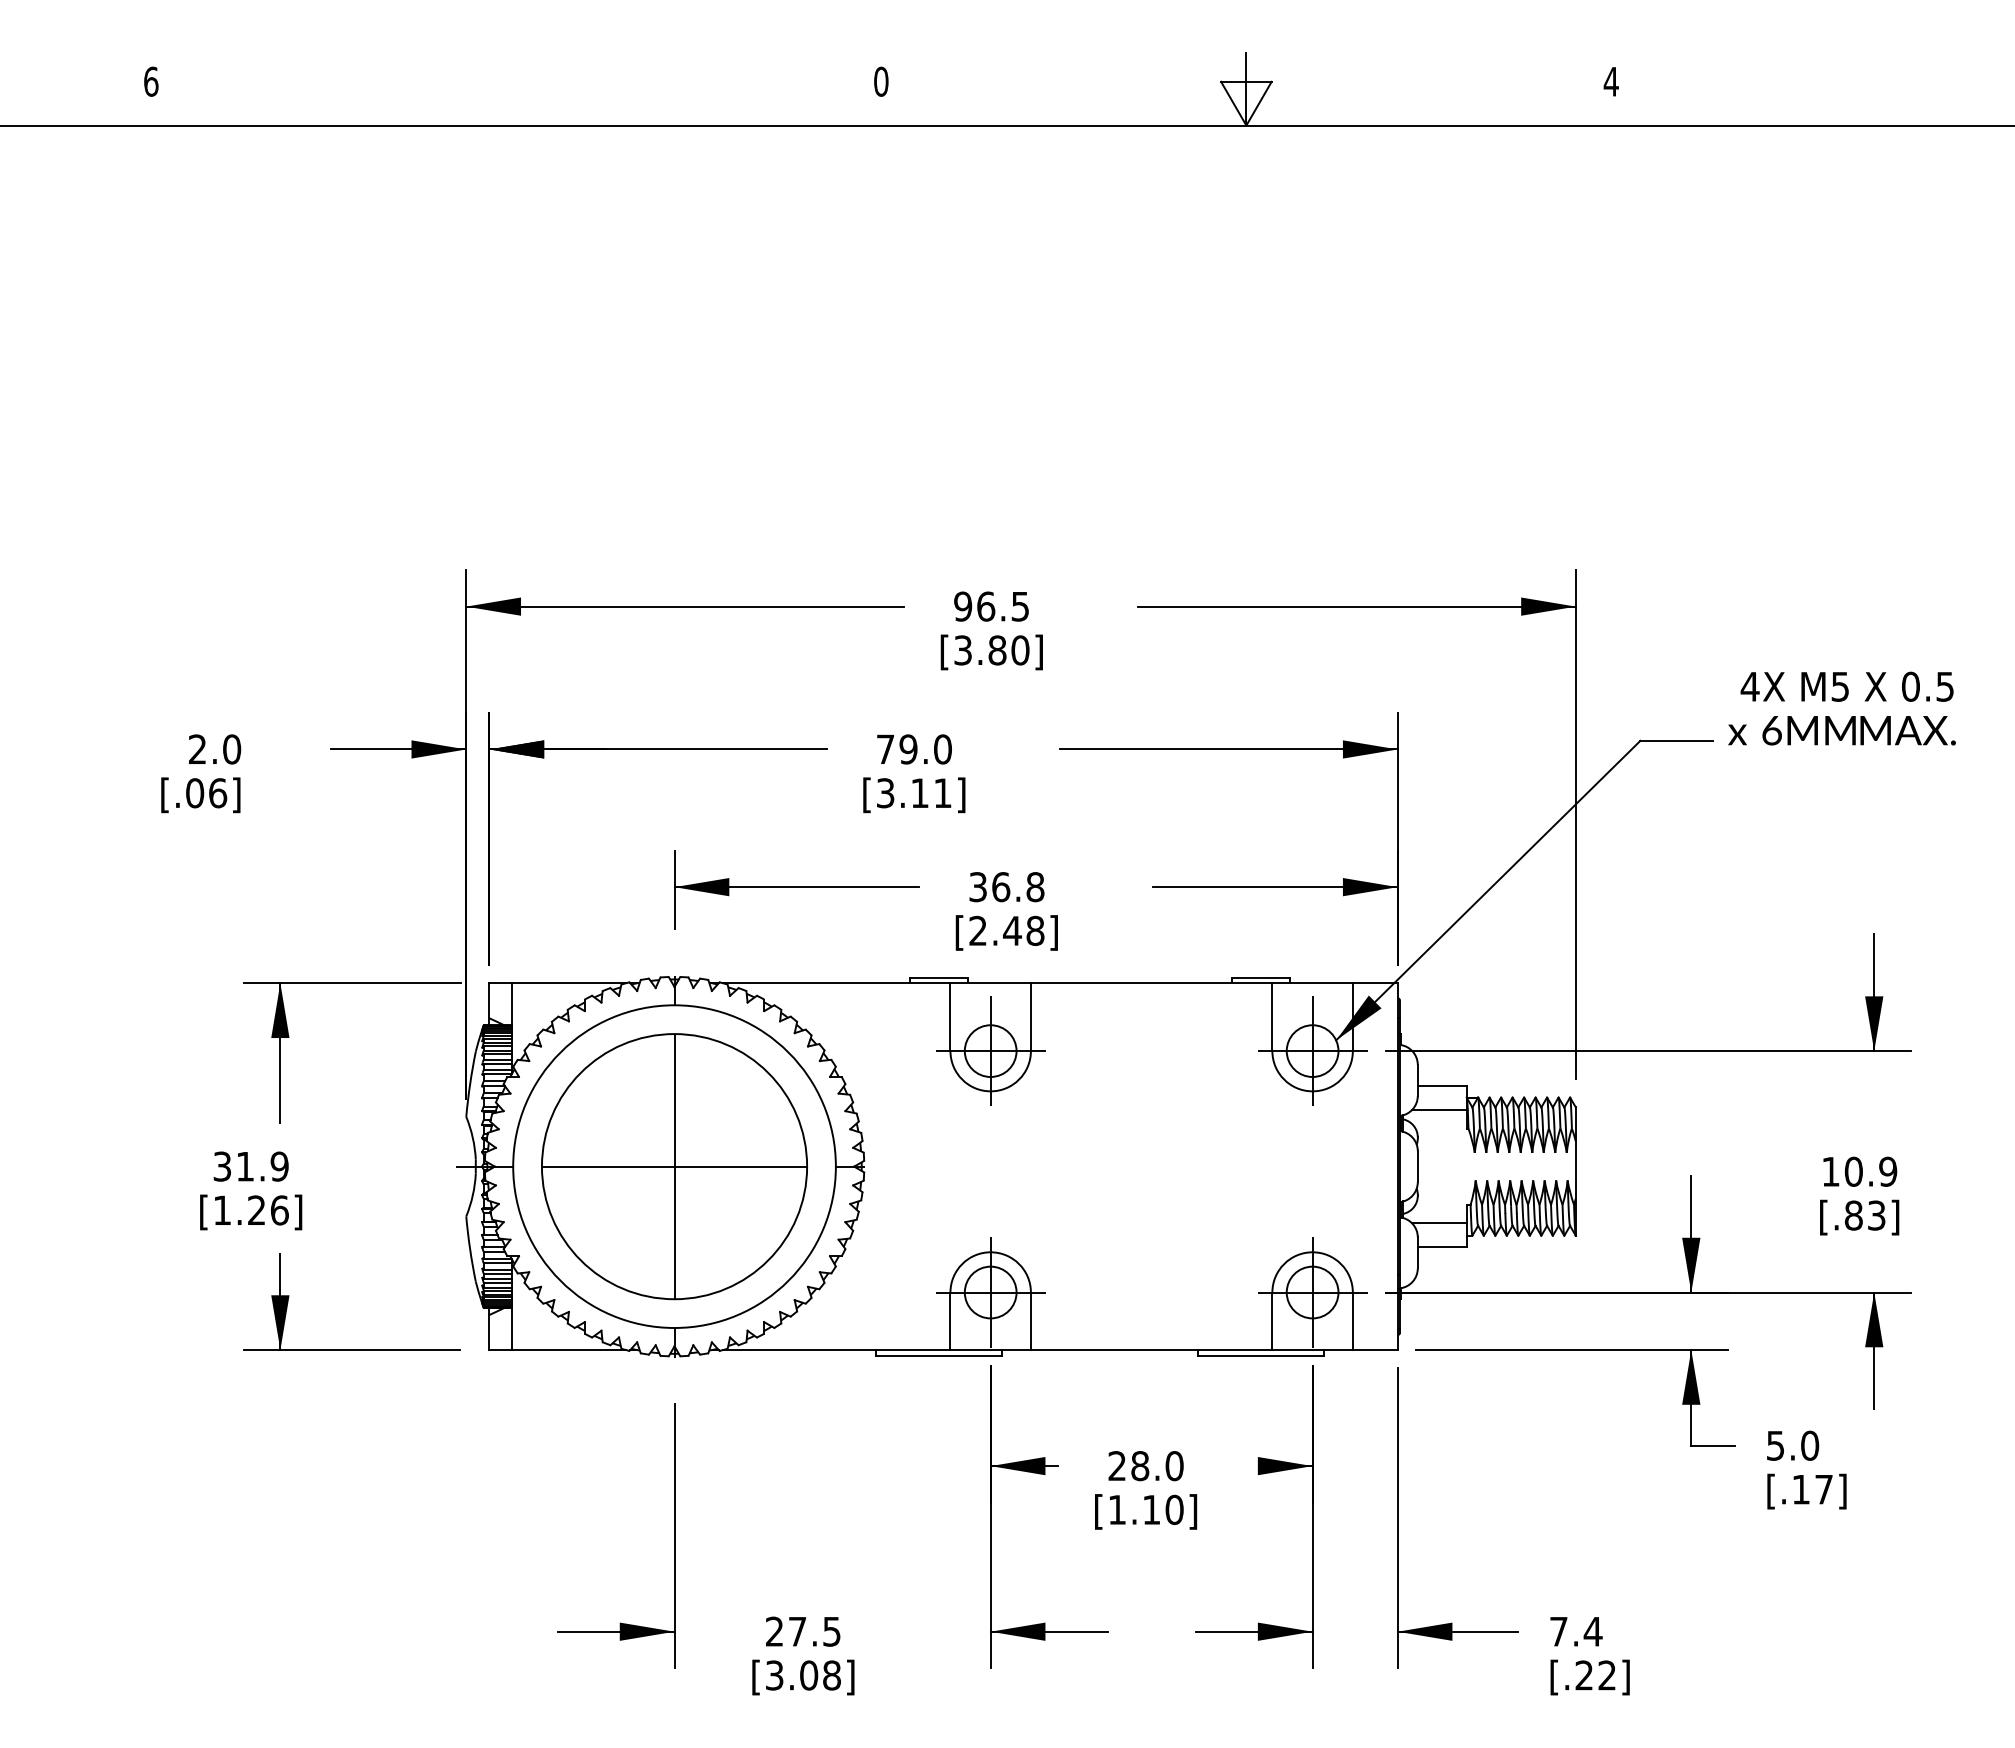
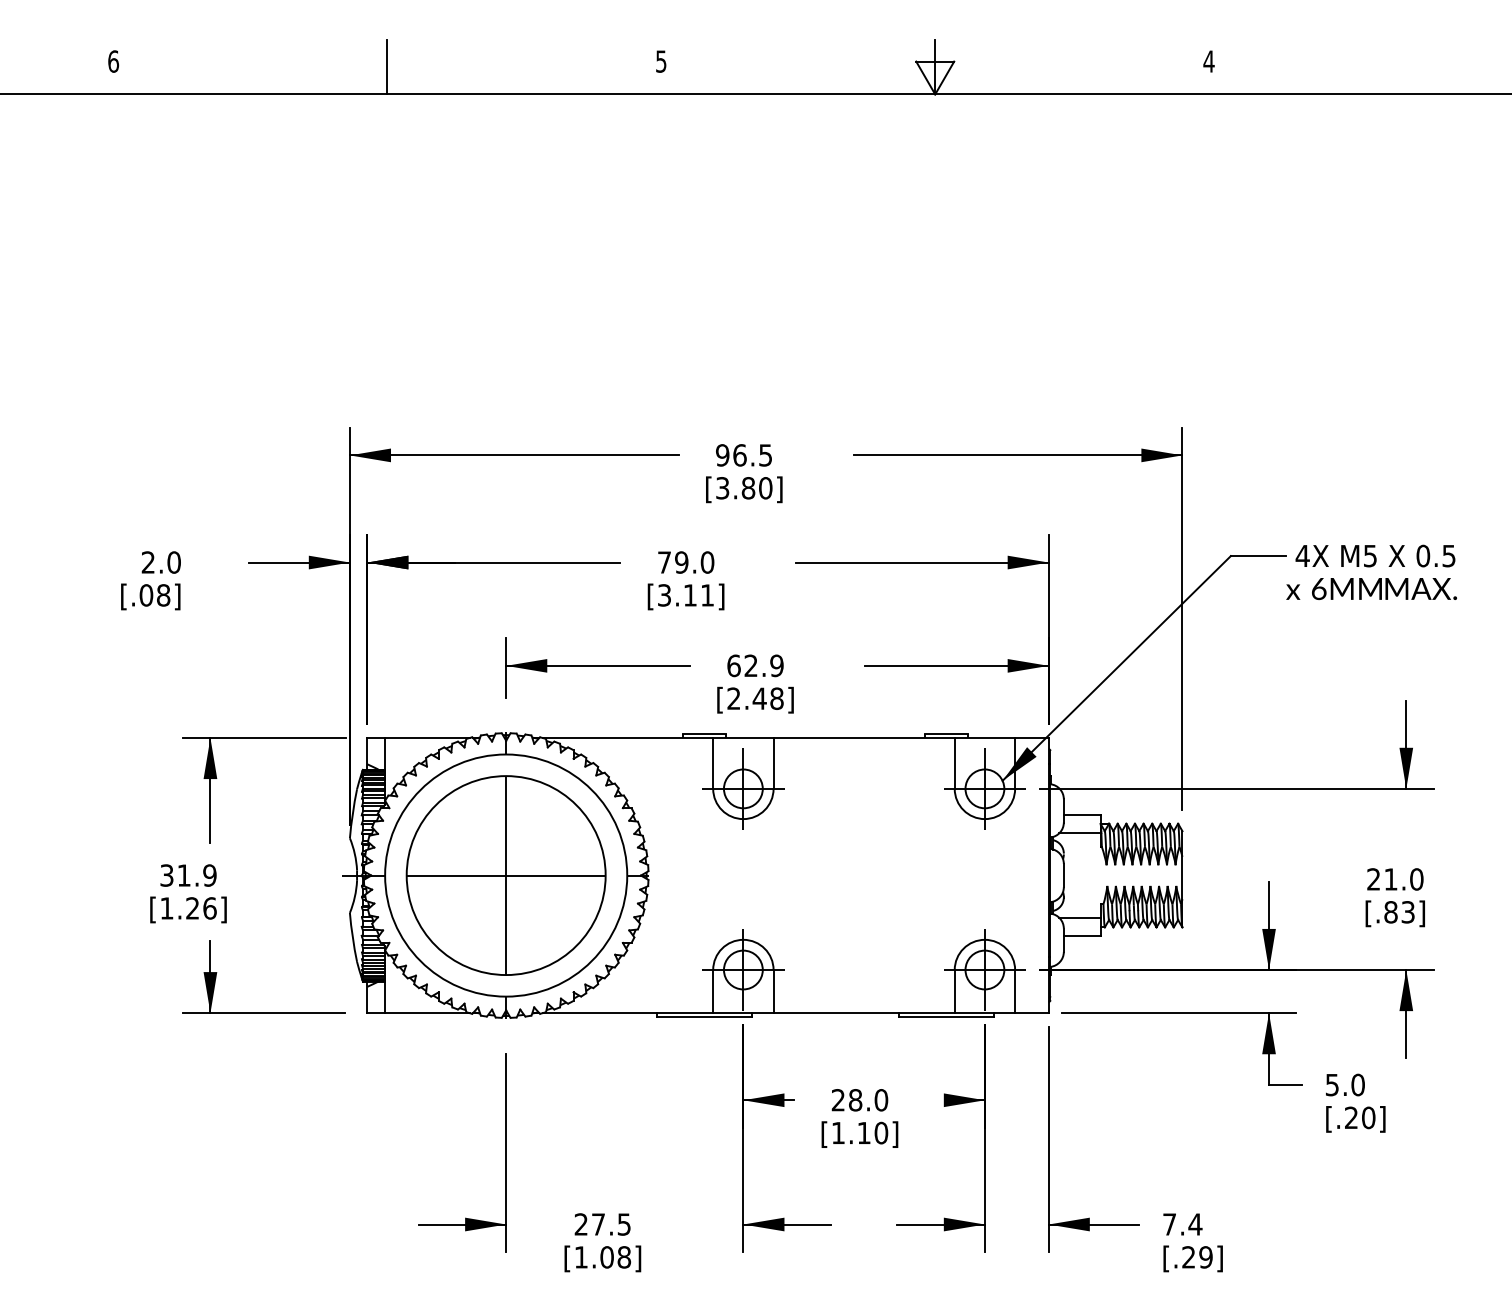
text: (881, 81) -> (661, 61), 0 -> 5
line: (516, 88) -> (387, 66), added
text: (1841, 708) -> (1371, 572), moved
text: (218, 793) -> (164, 595), [.06] -> [.08]
text: (1006, 887) -> (755, 666), 36.8 -> 62.9
text: (1859, 1171) -> (1395, 879), 10.9 -> 21.0
text: (1812, 1489) -> (1359, 1117), [.17] -> [.20]
text: (774, 1675) -> (581, 1257), [3.08] -> [1.08]
text: (1607, 1675) -> (1206, 1257), [.22] -> [.29]

